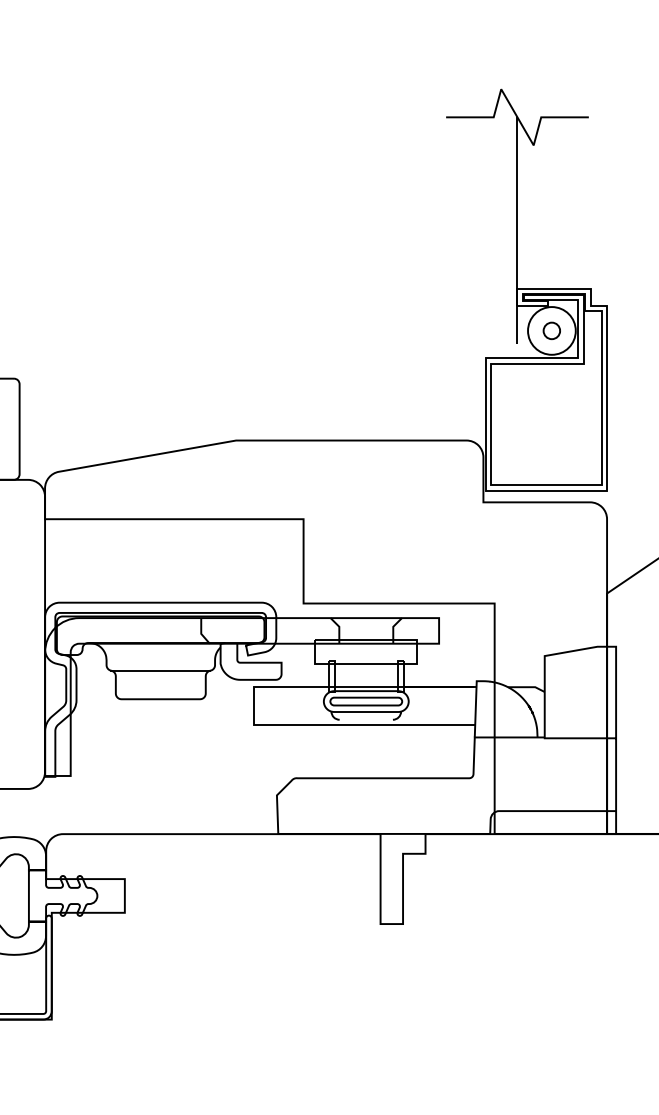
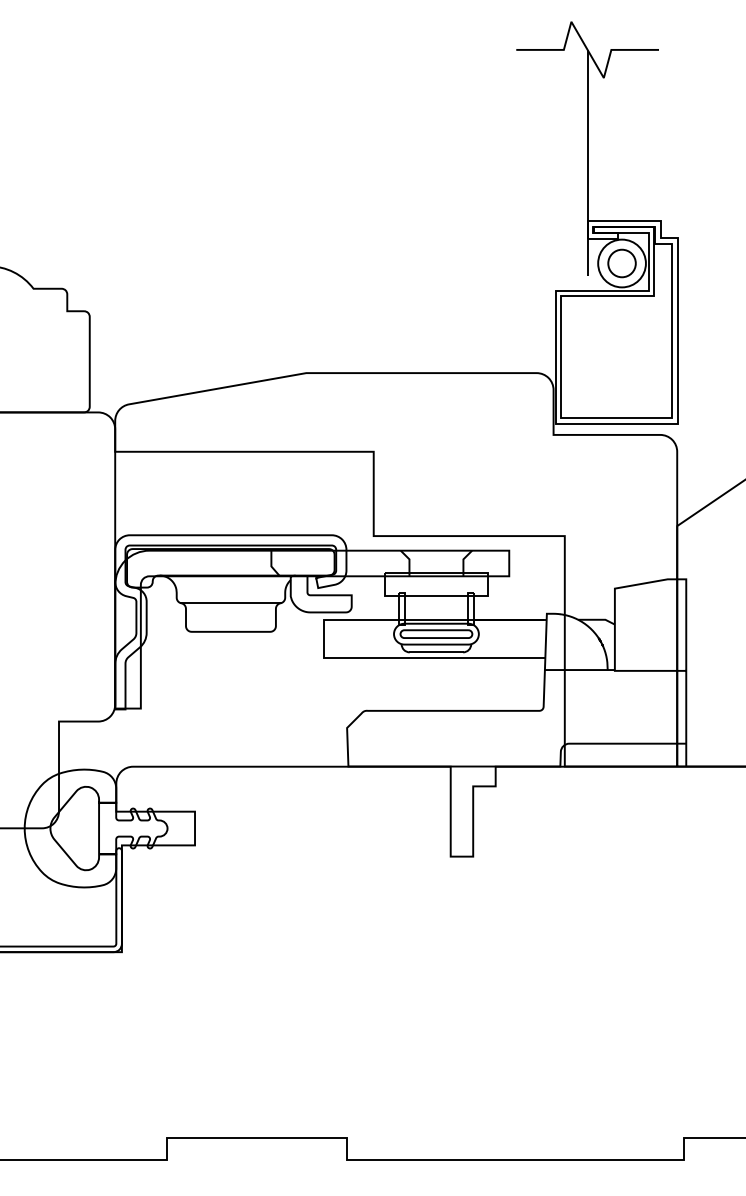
circle: (551, 330) -> (621, 263), size x1.67
line: (366, 719) -> (436, 652), added

